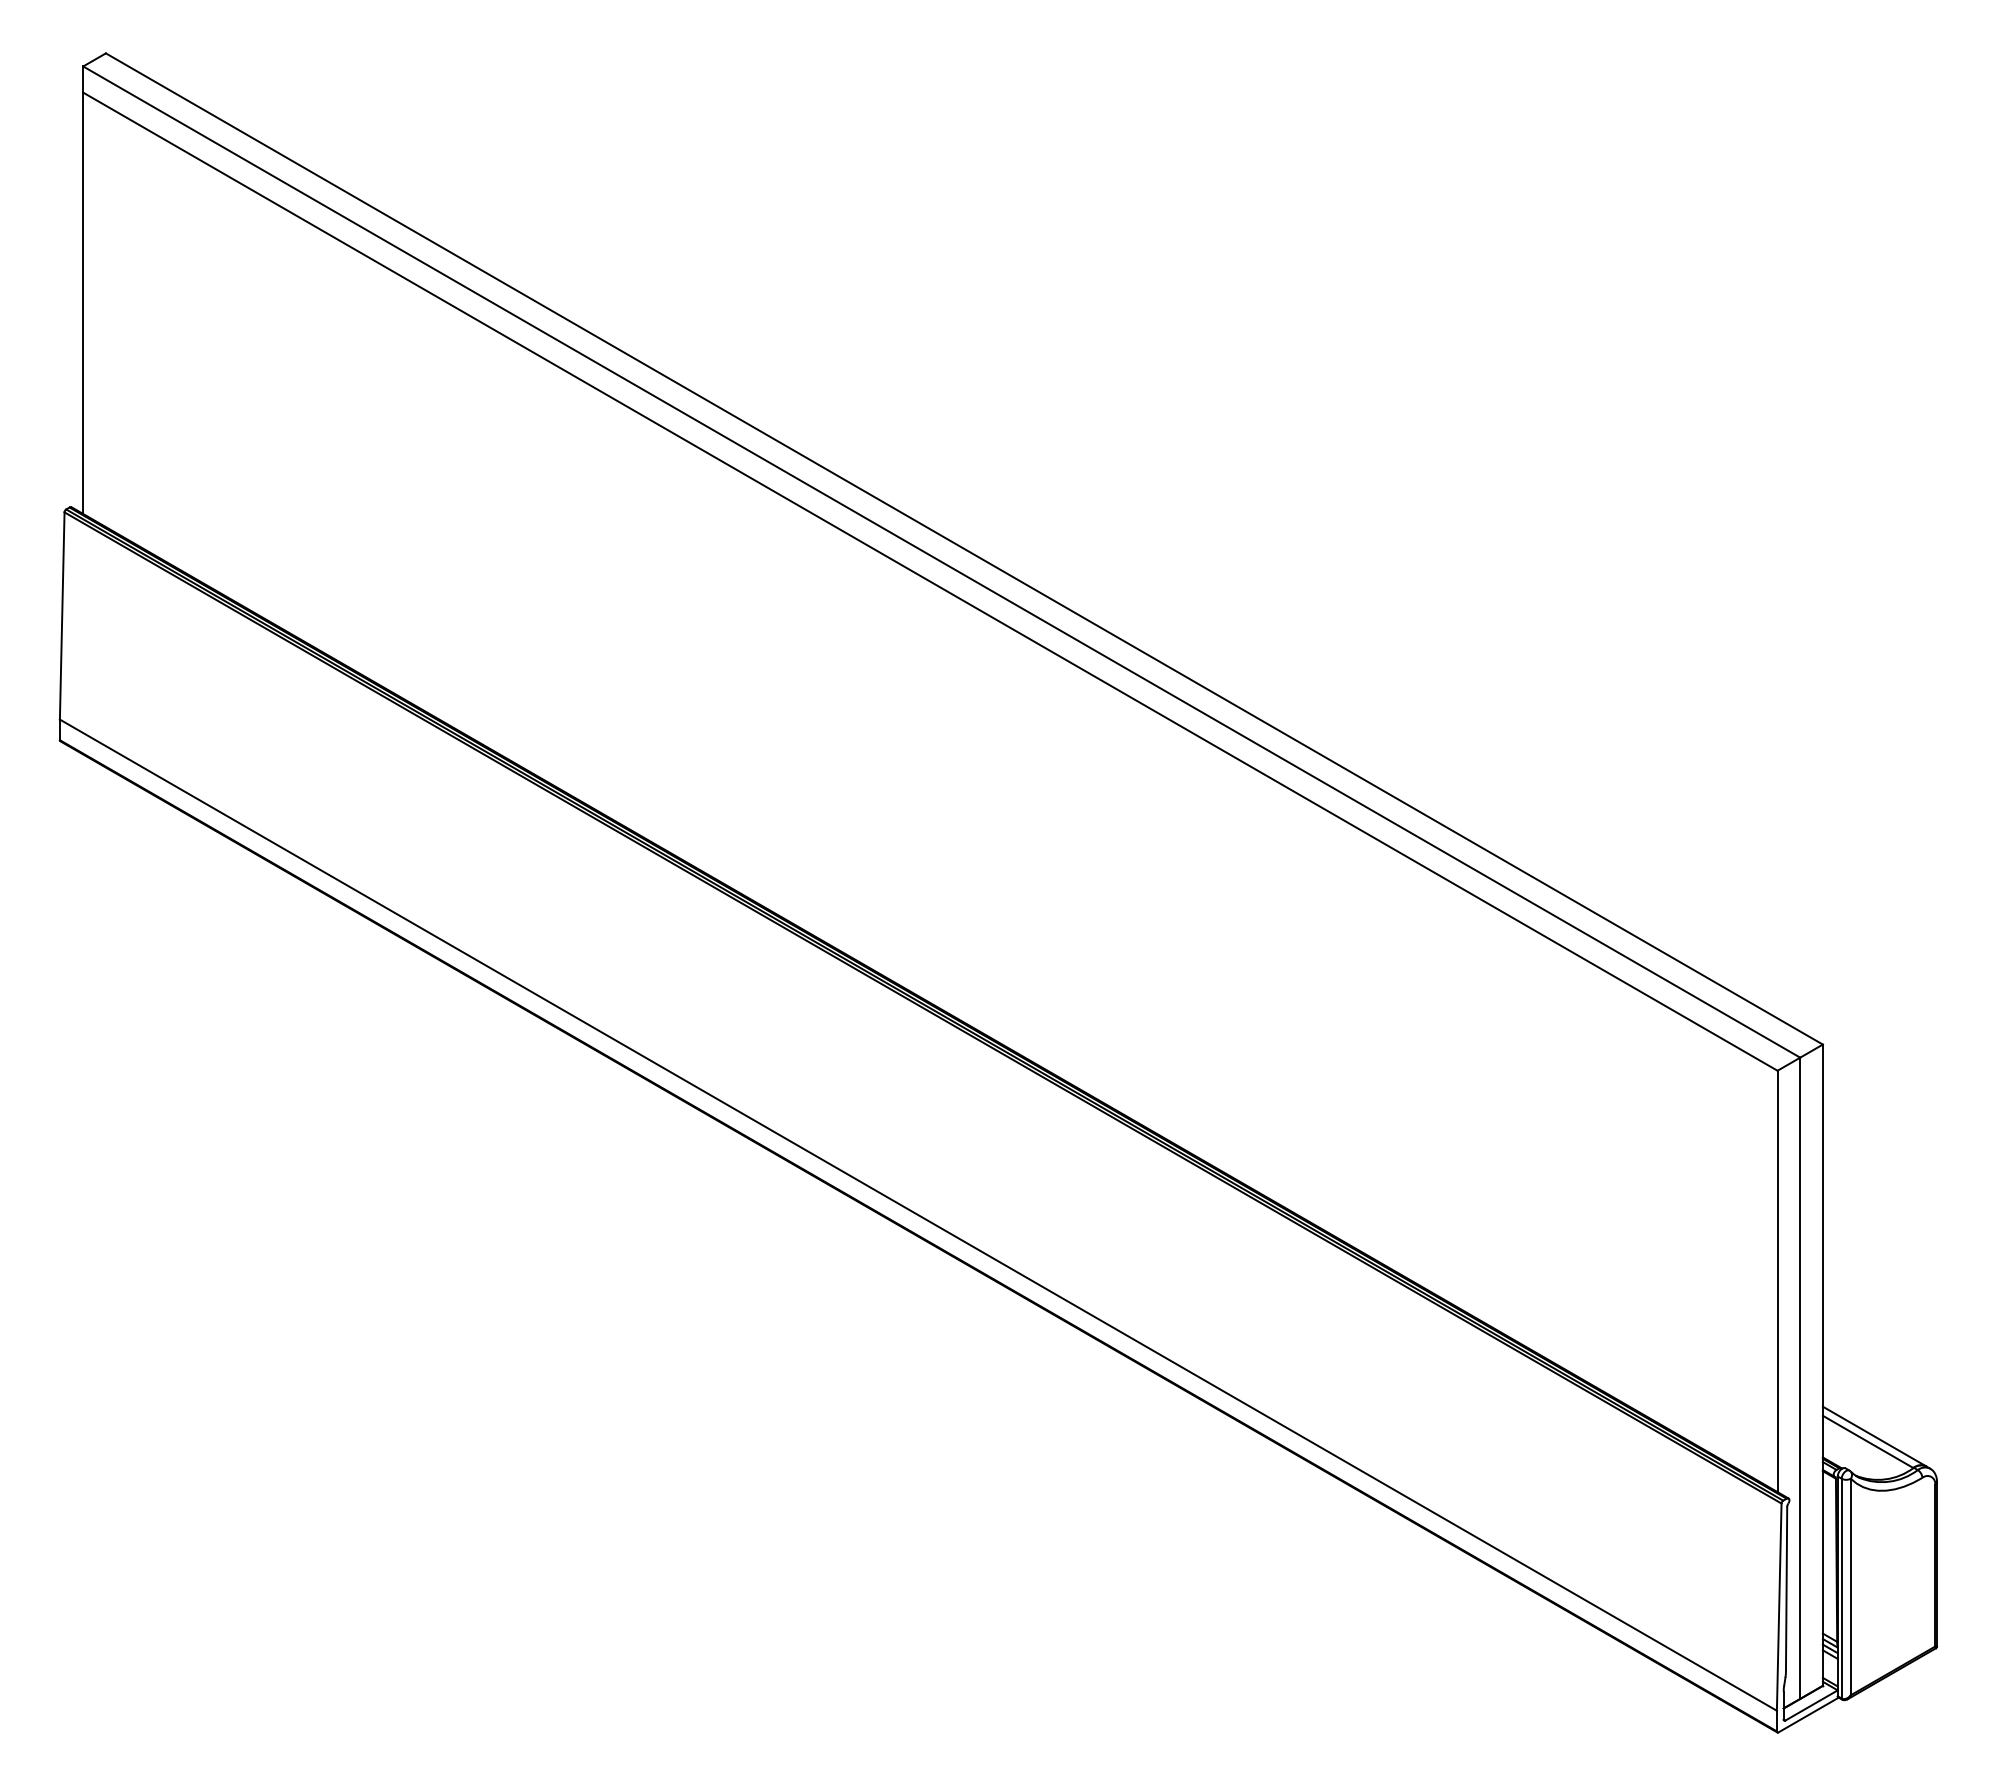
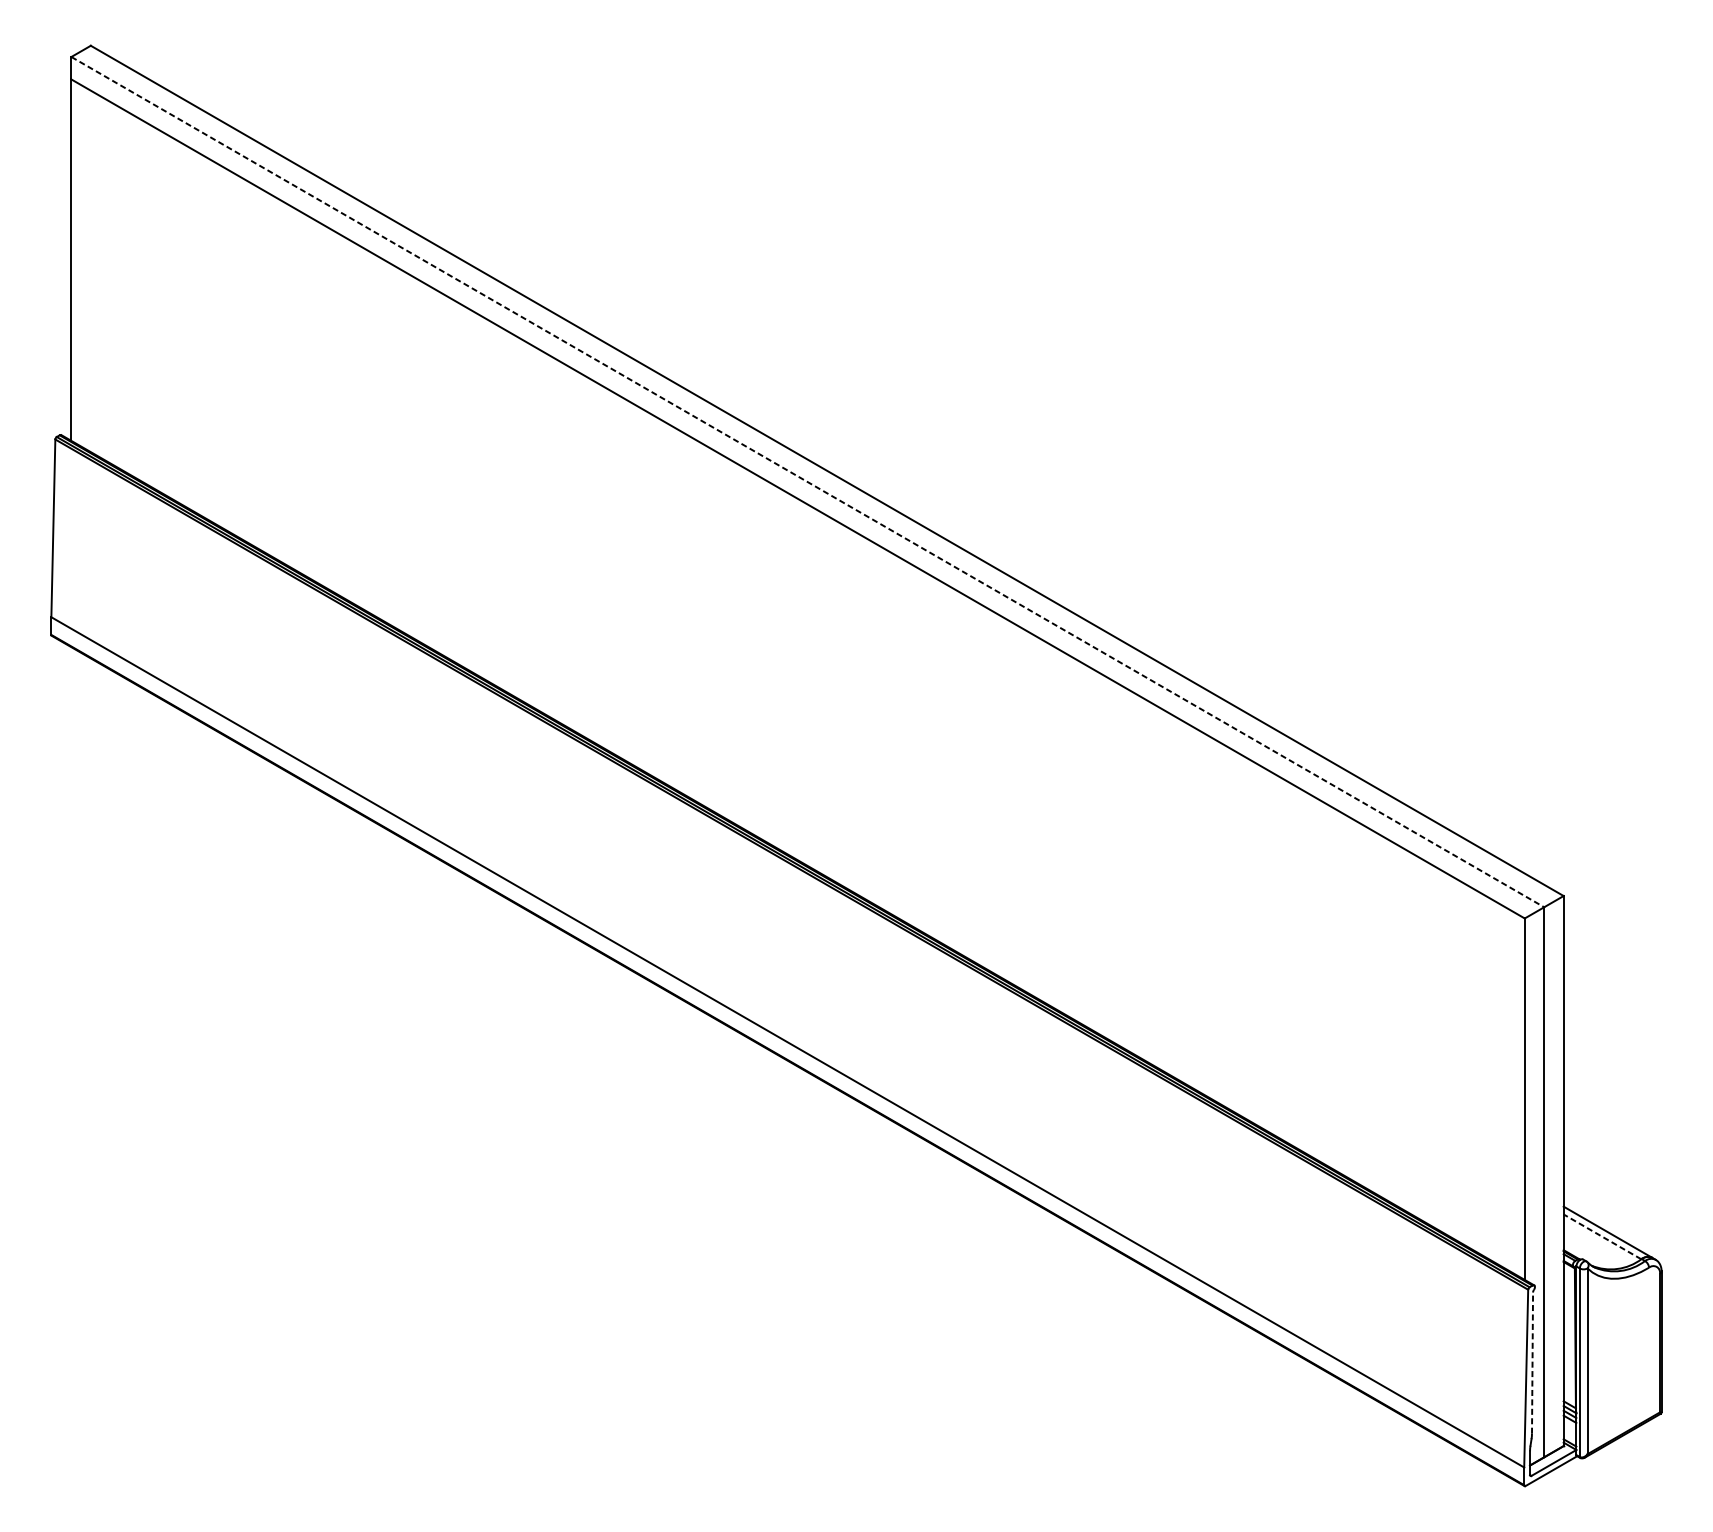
line: (942, 562) -> (808, 482), solid -> dashed
line: (1867, 1441) -> (1601, 1236), solid -> dashed
line: (1786, 1588) -> (1532, 1362), solid -> dashed

